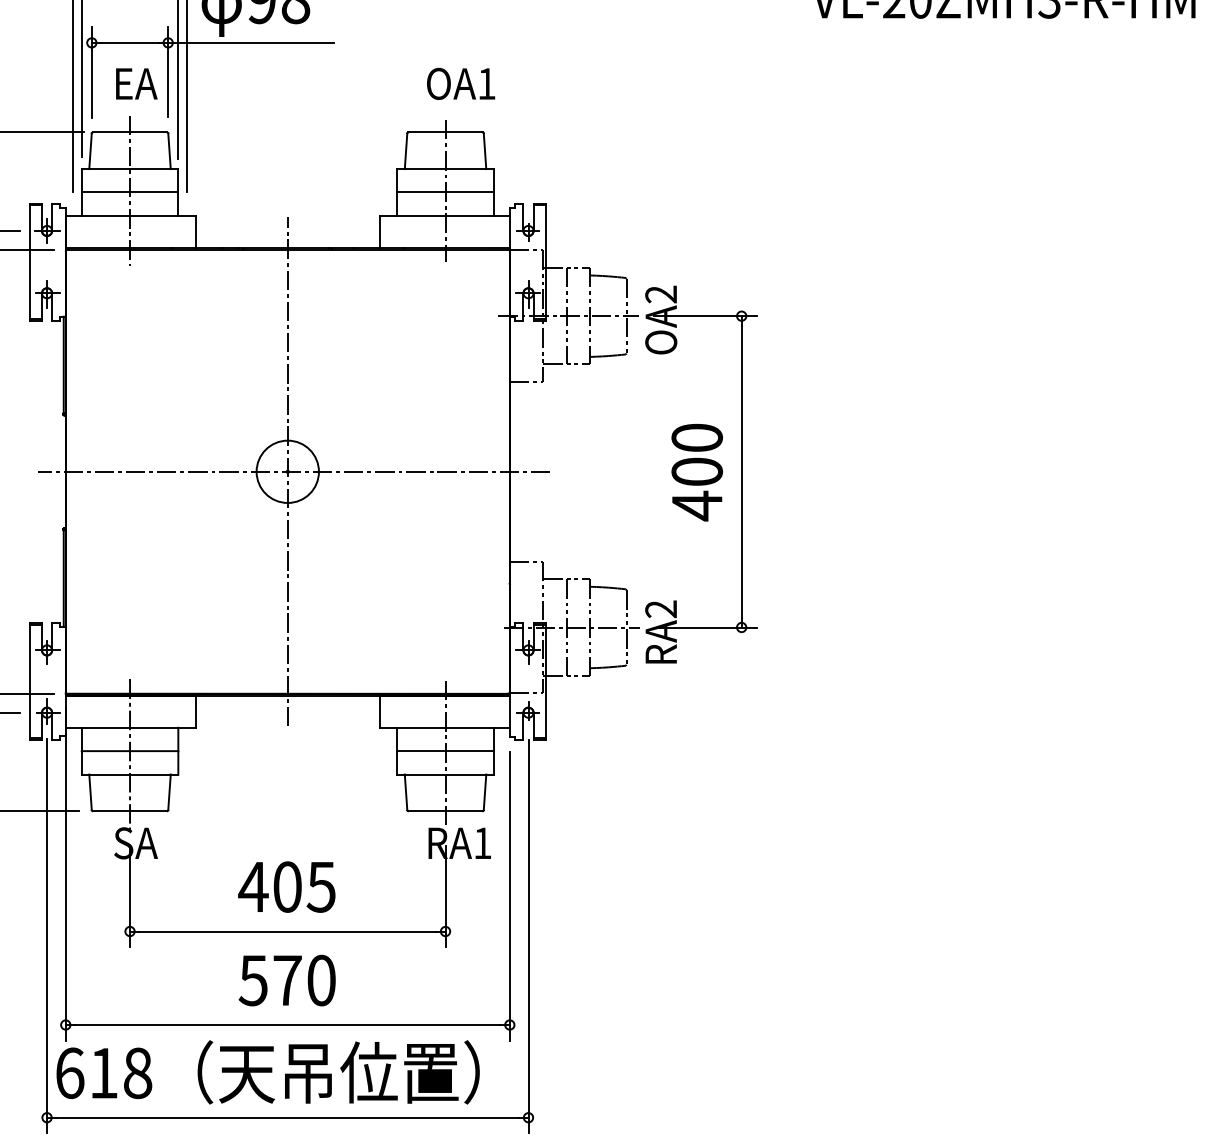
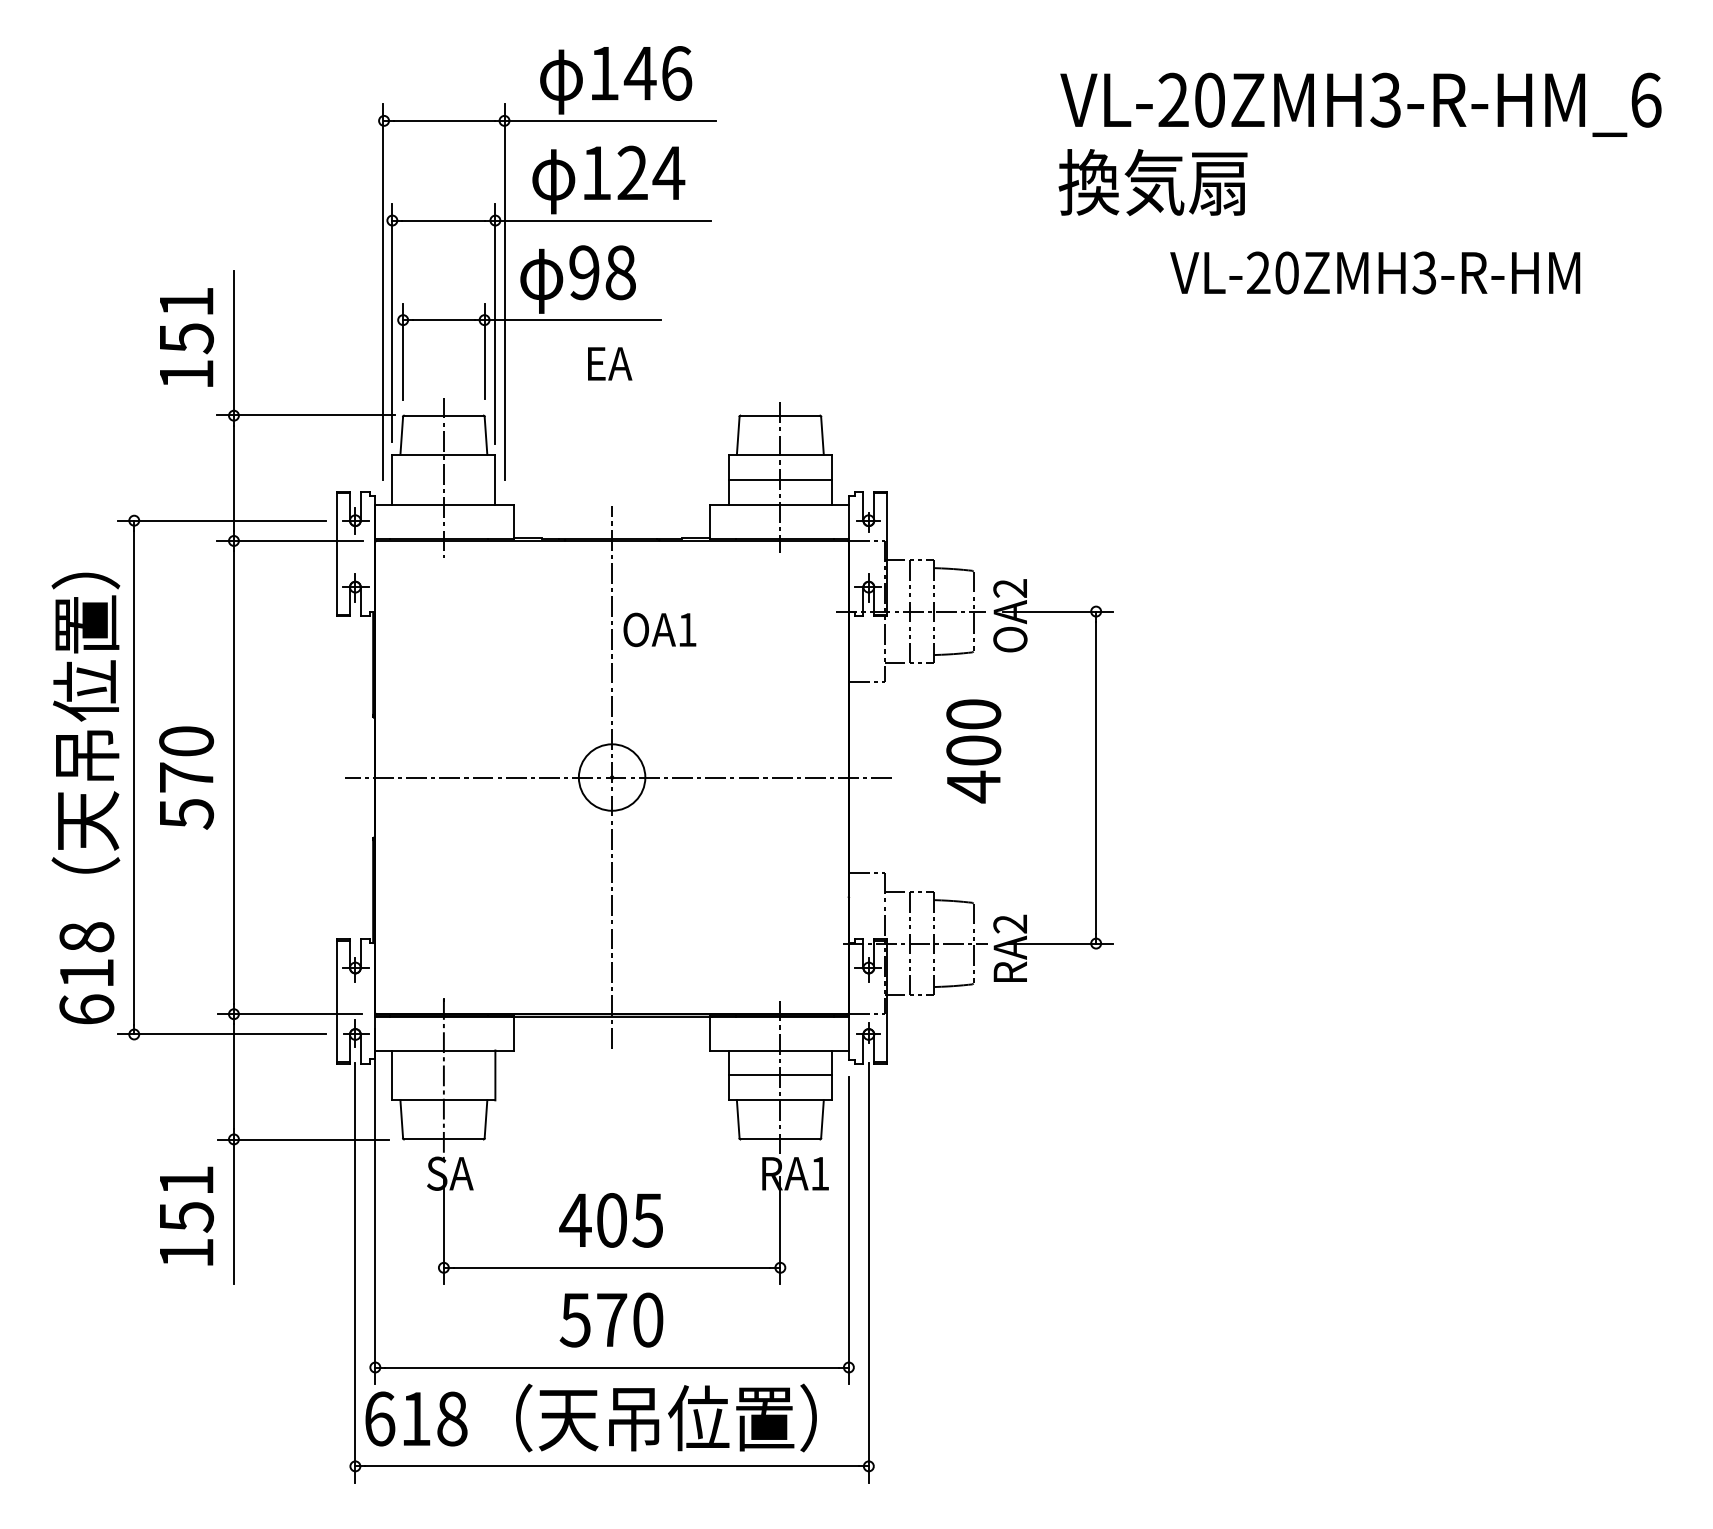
text: (137, 83) -> (610, 363), moved
text: (460, 83) -> (659, 629), moved
line: (129, 192) -> (443, 479), removed
text: (696, 472) -> (973, 751), moved
line: (129, 751) -> (443, 1075), removed

